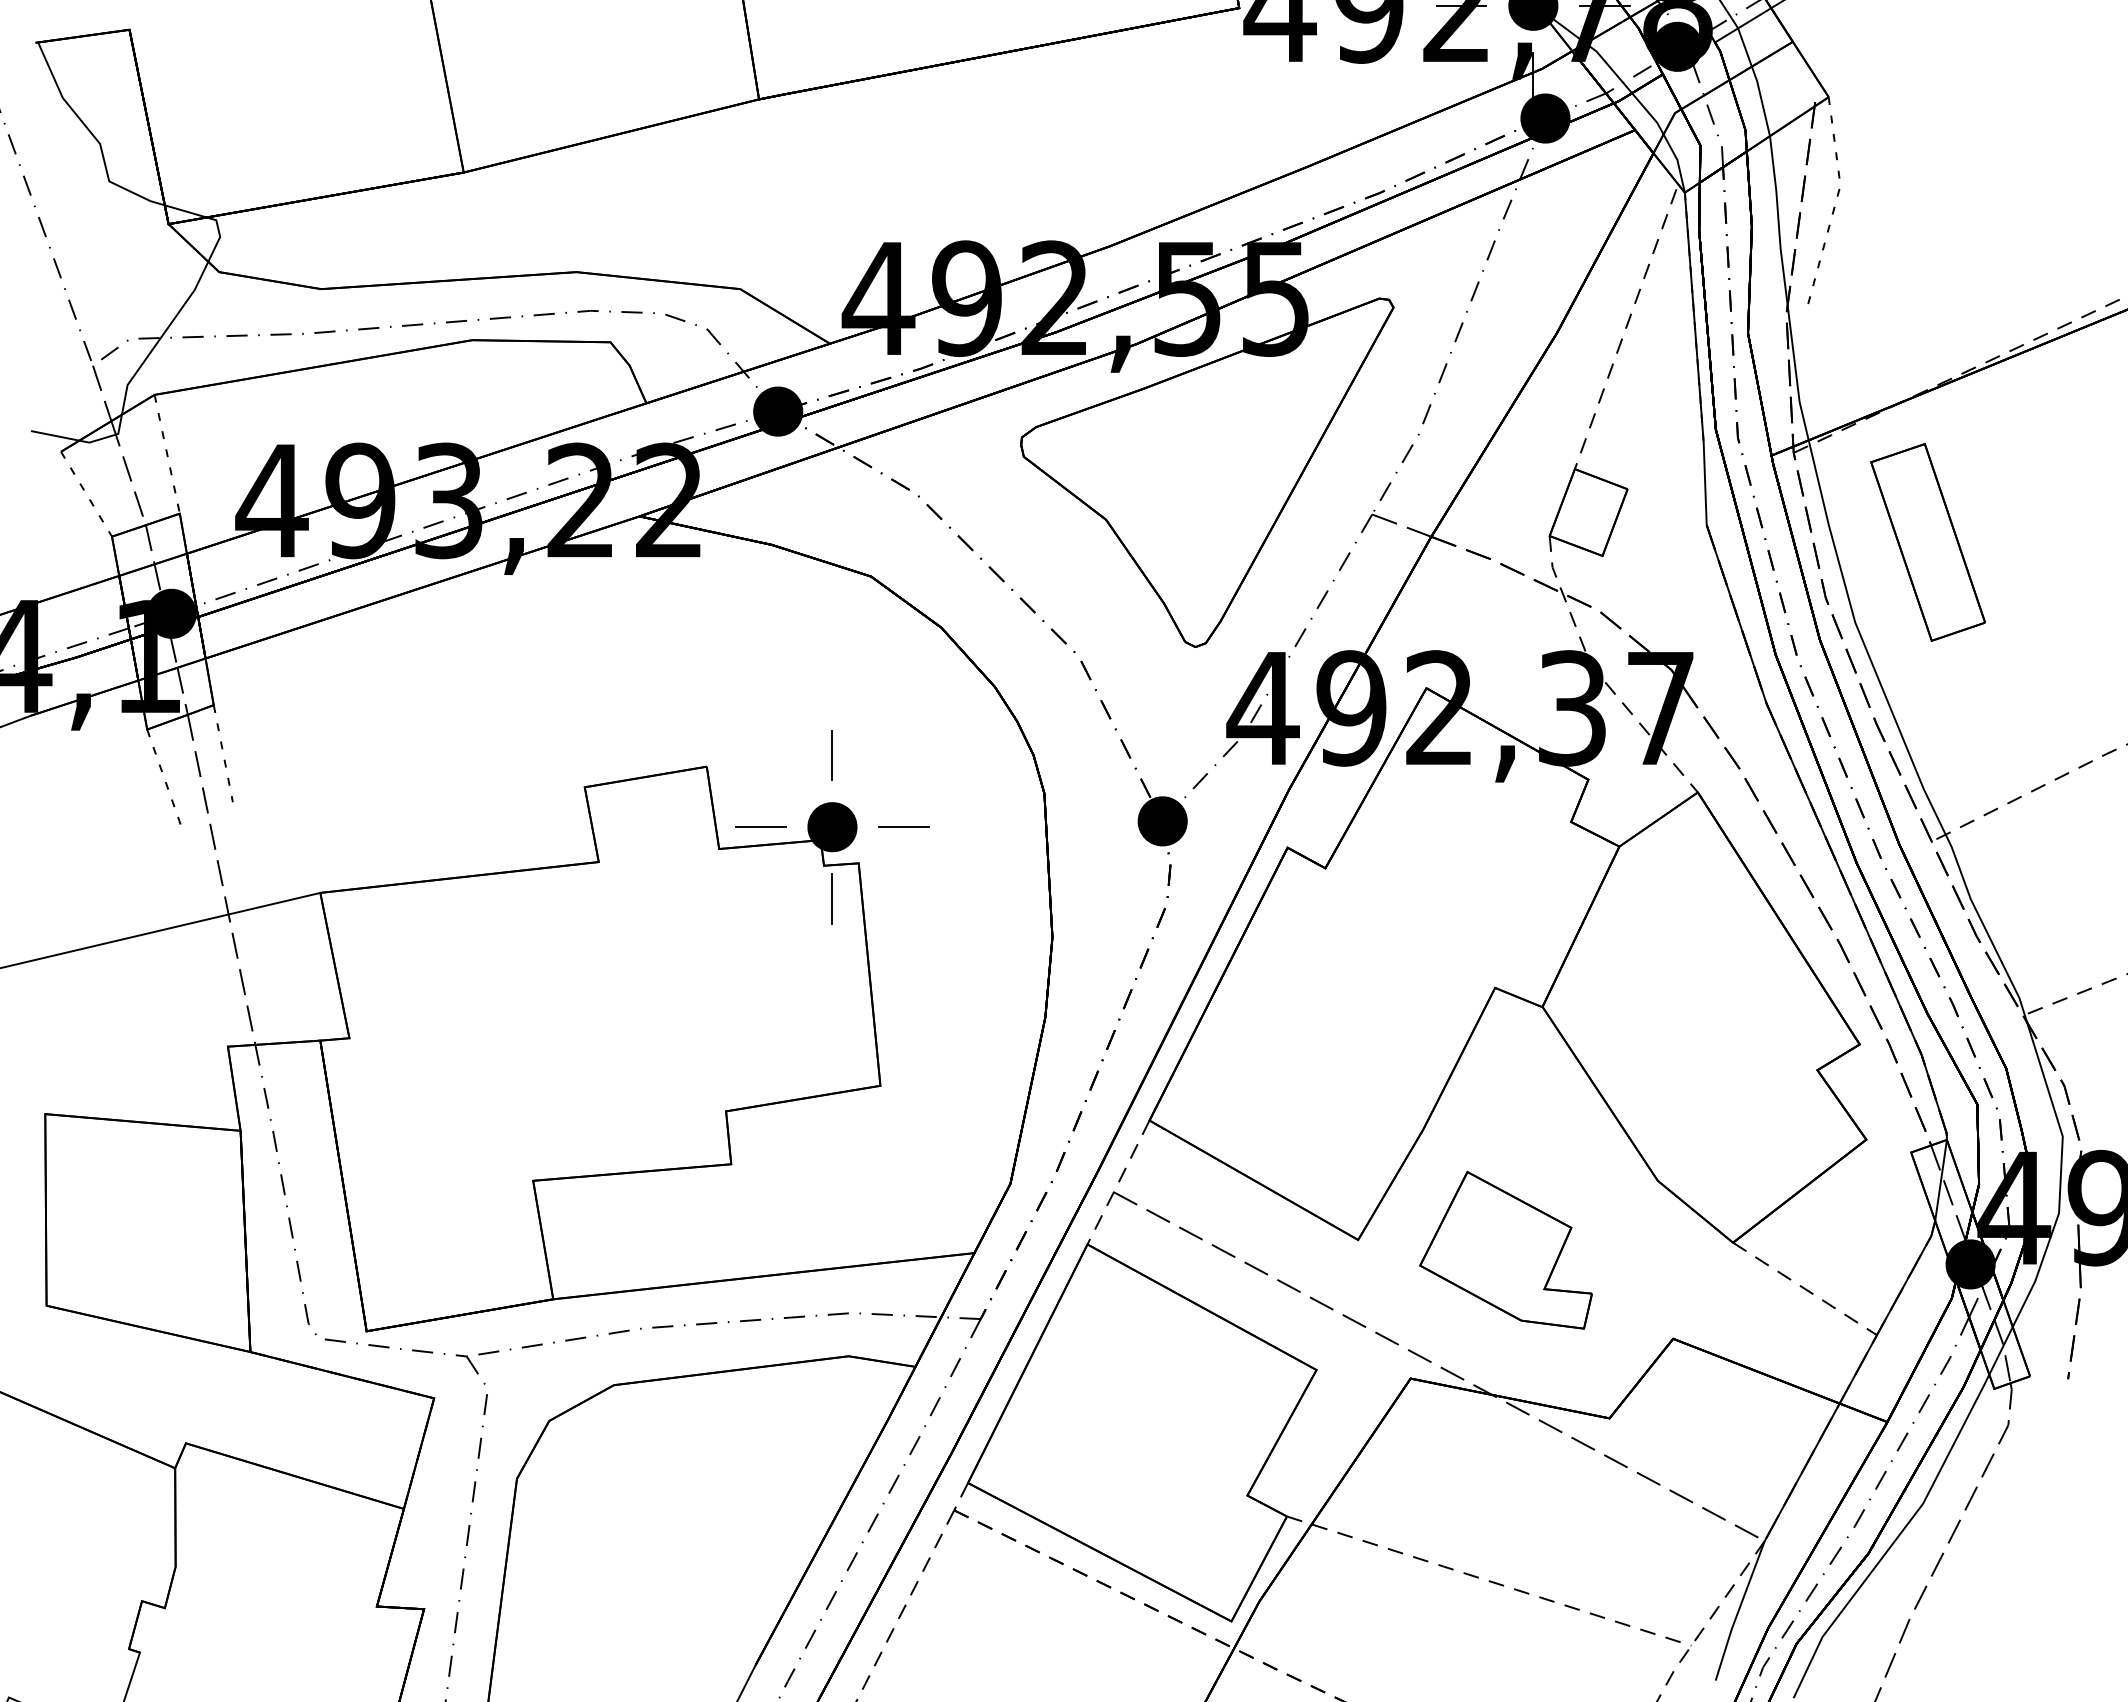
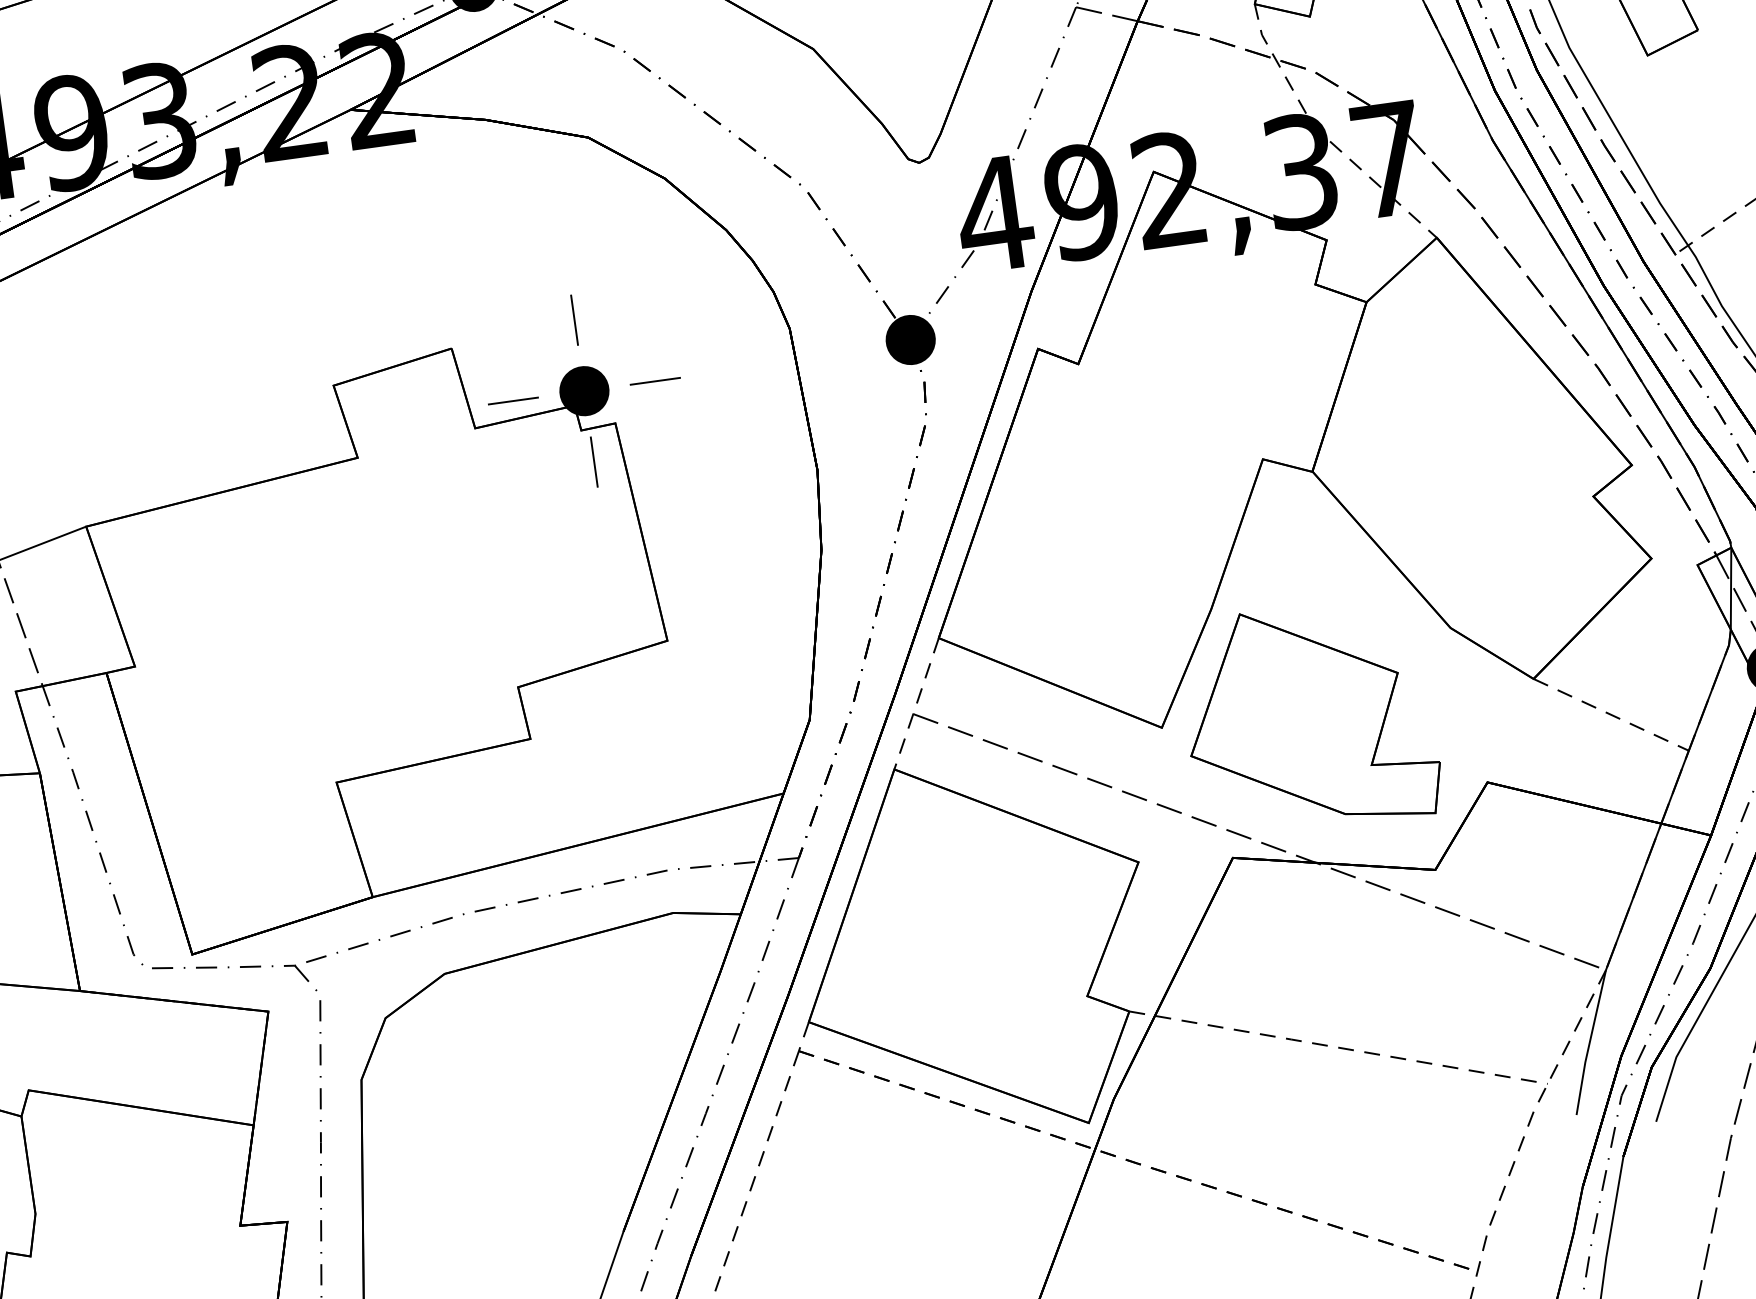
part: (1505, 1250) -> (1309, 717), size x1.43

